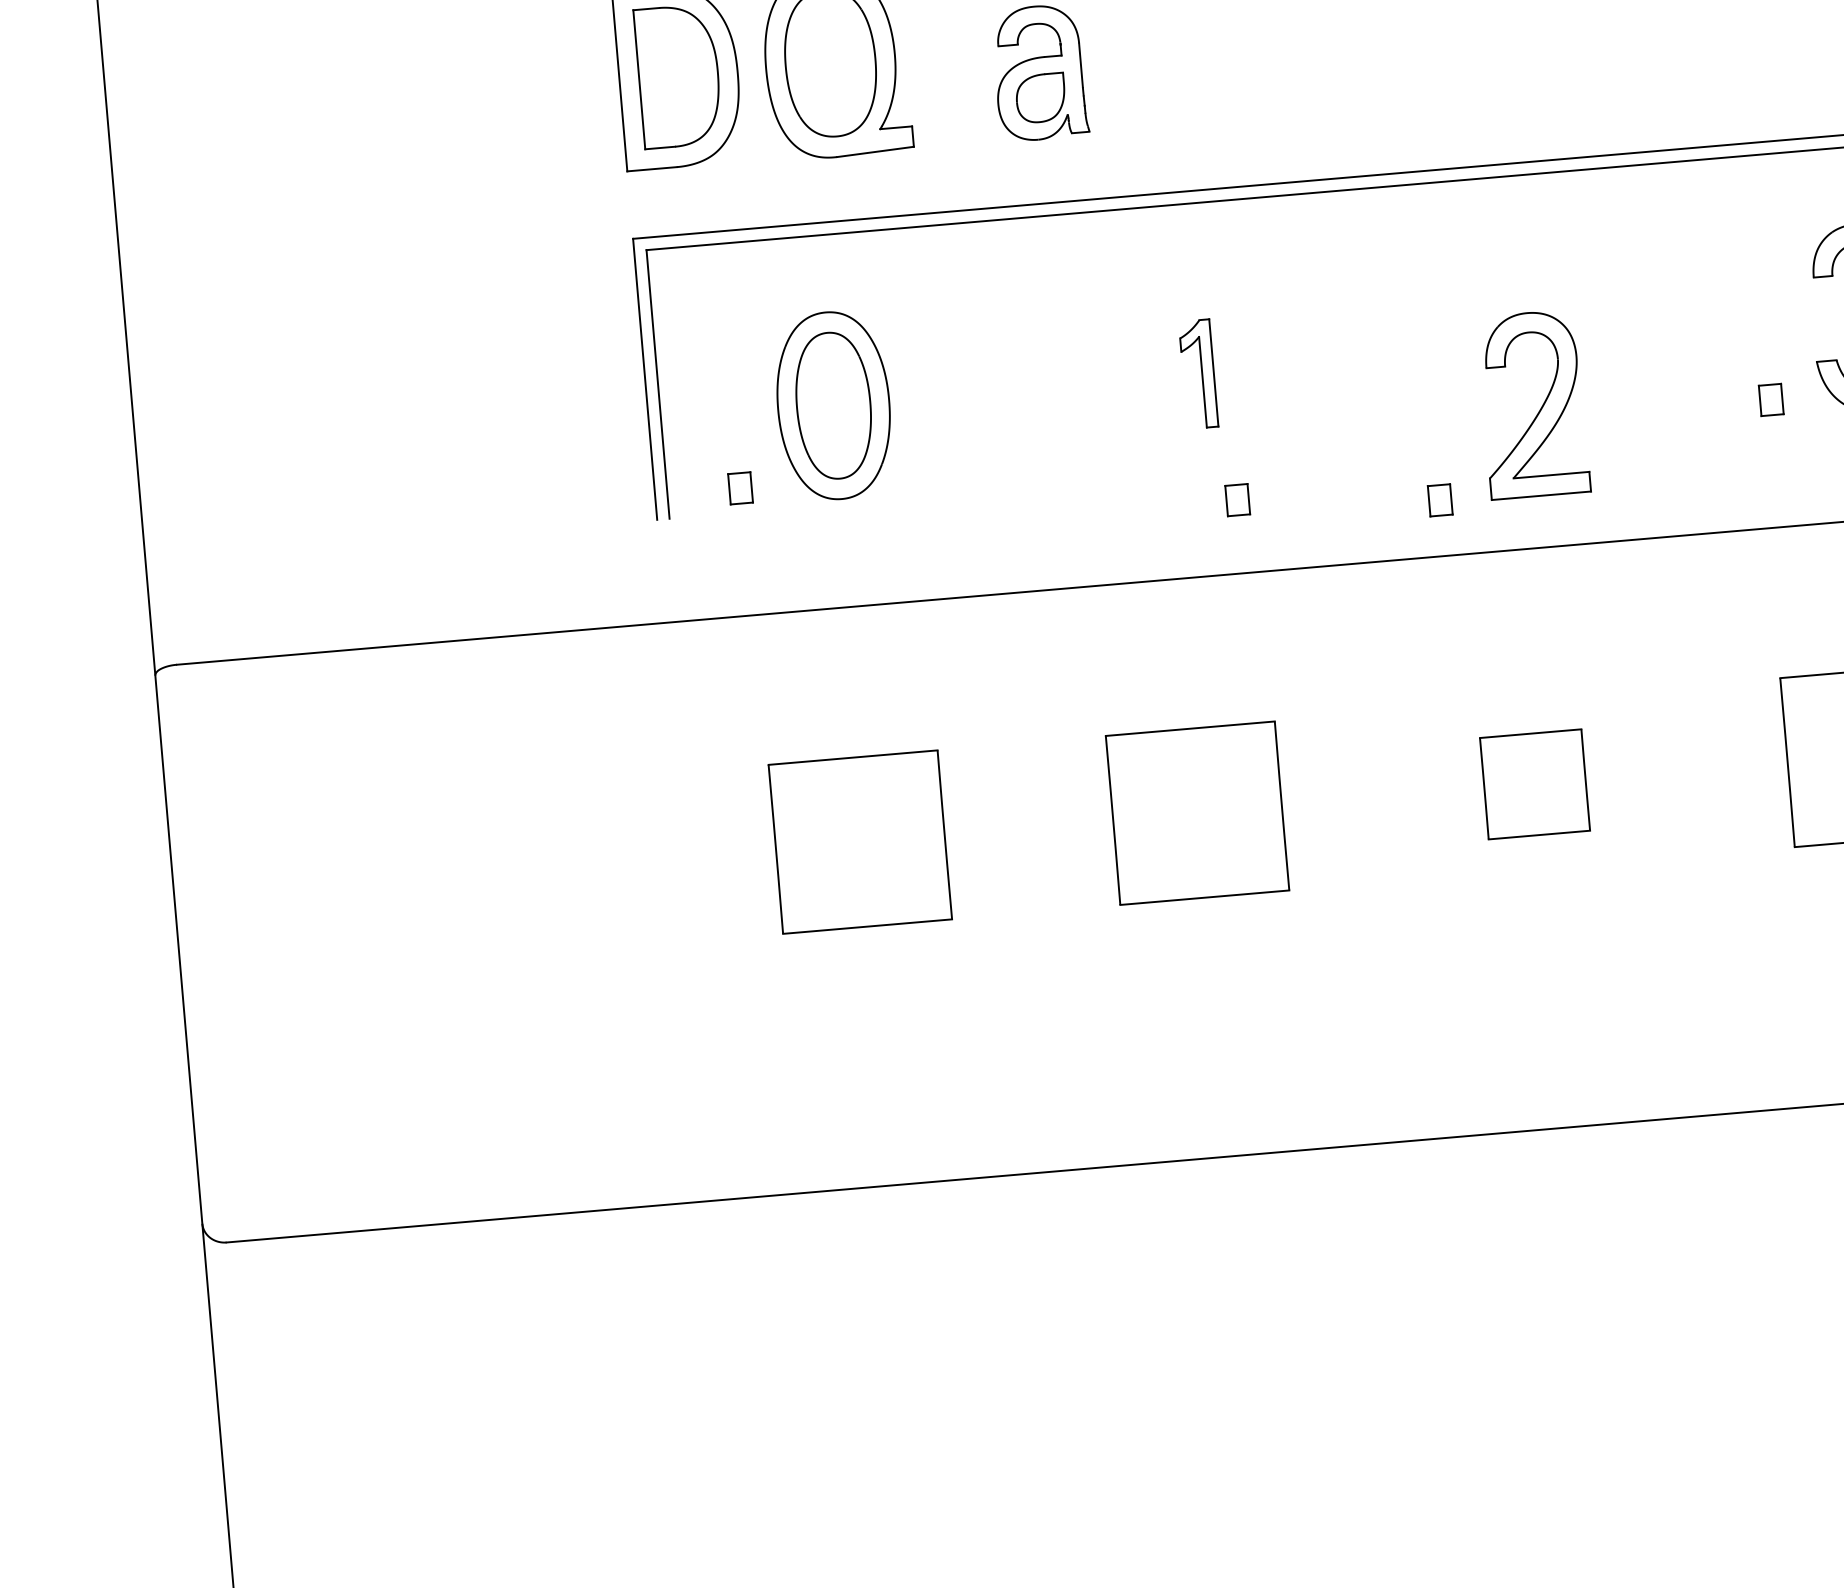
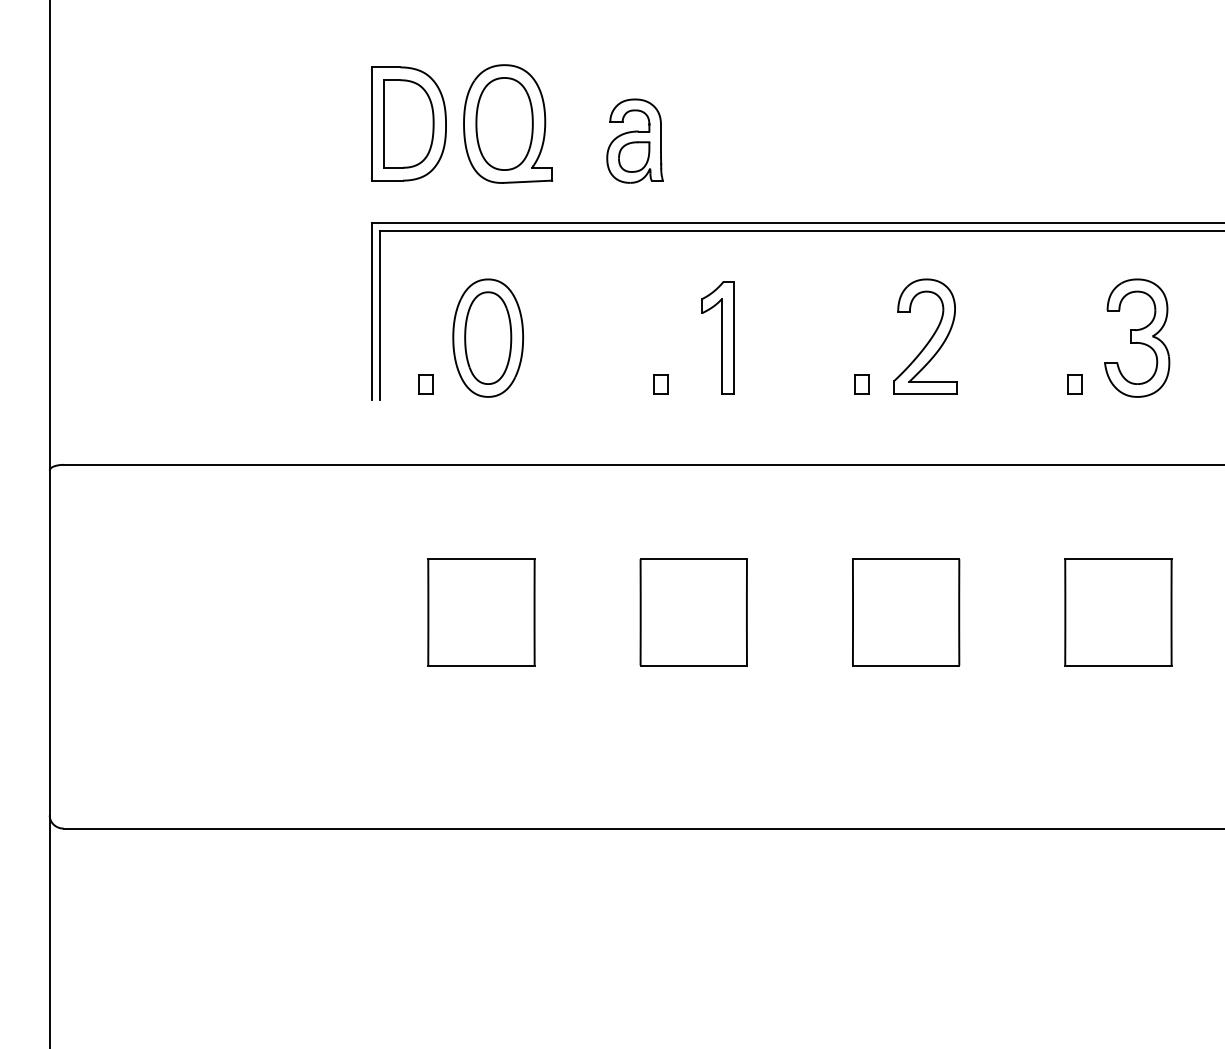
part: (1197, 373) -> (717, 337), size x1.67
part: (1533, 403) -> (925, 336), moved
part: (1237, 499) -> (660, 384), moved
part: (1439, 499) -> (861, 384), moved
part: (1535, 784) -> (906, 612), size x1.67

